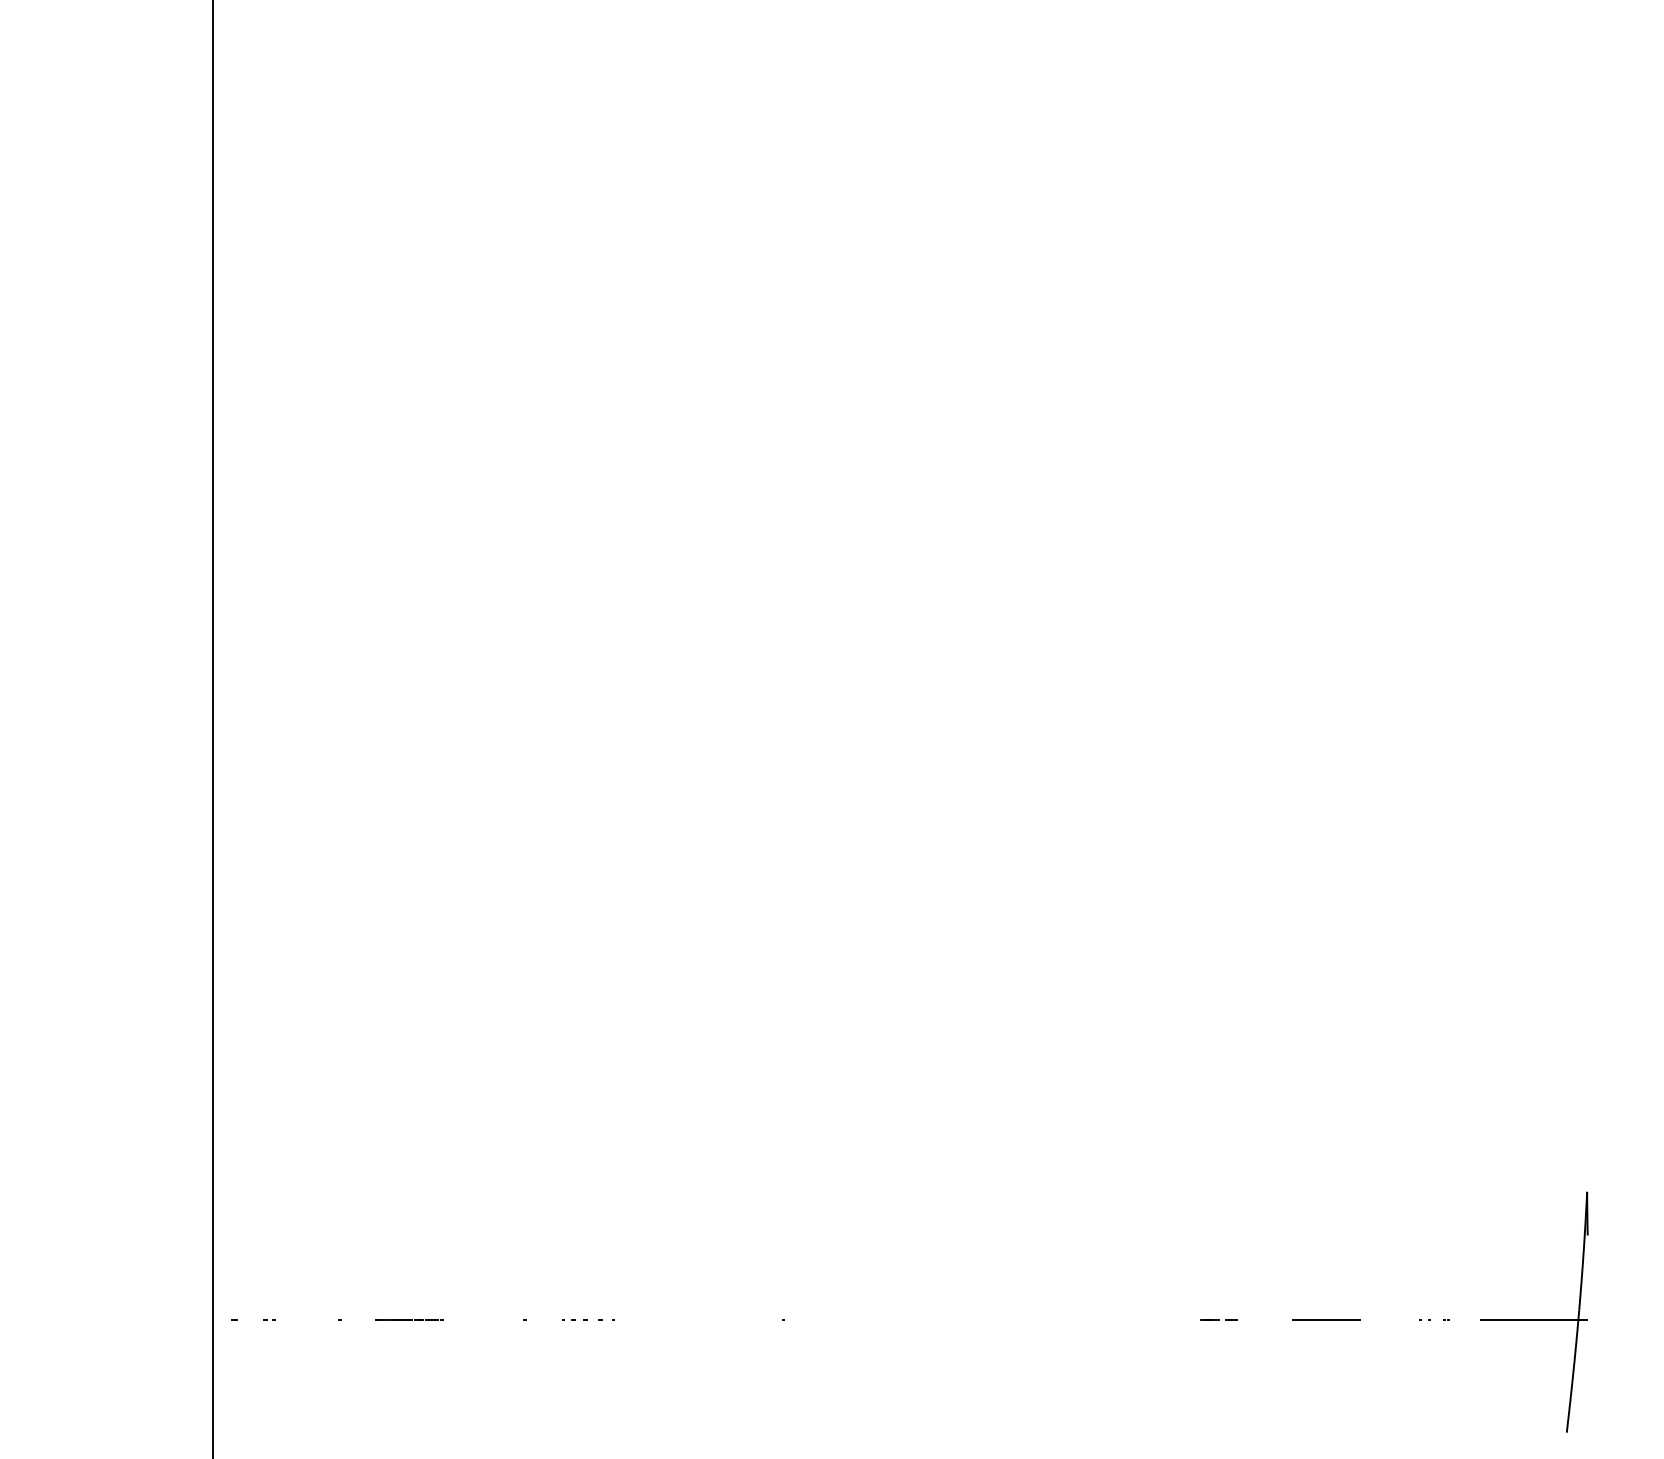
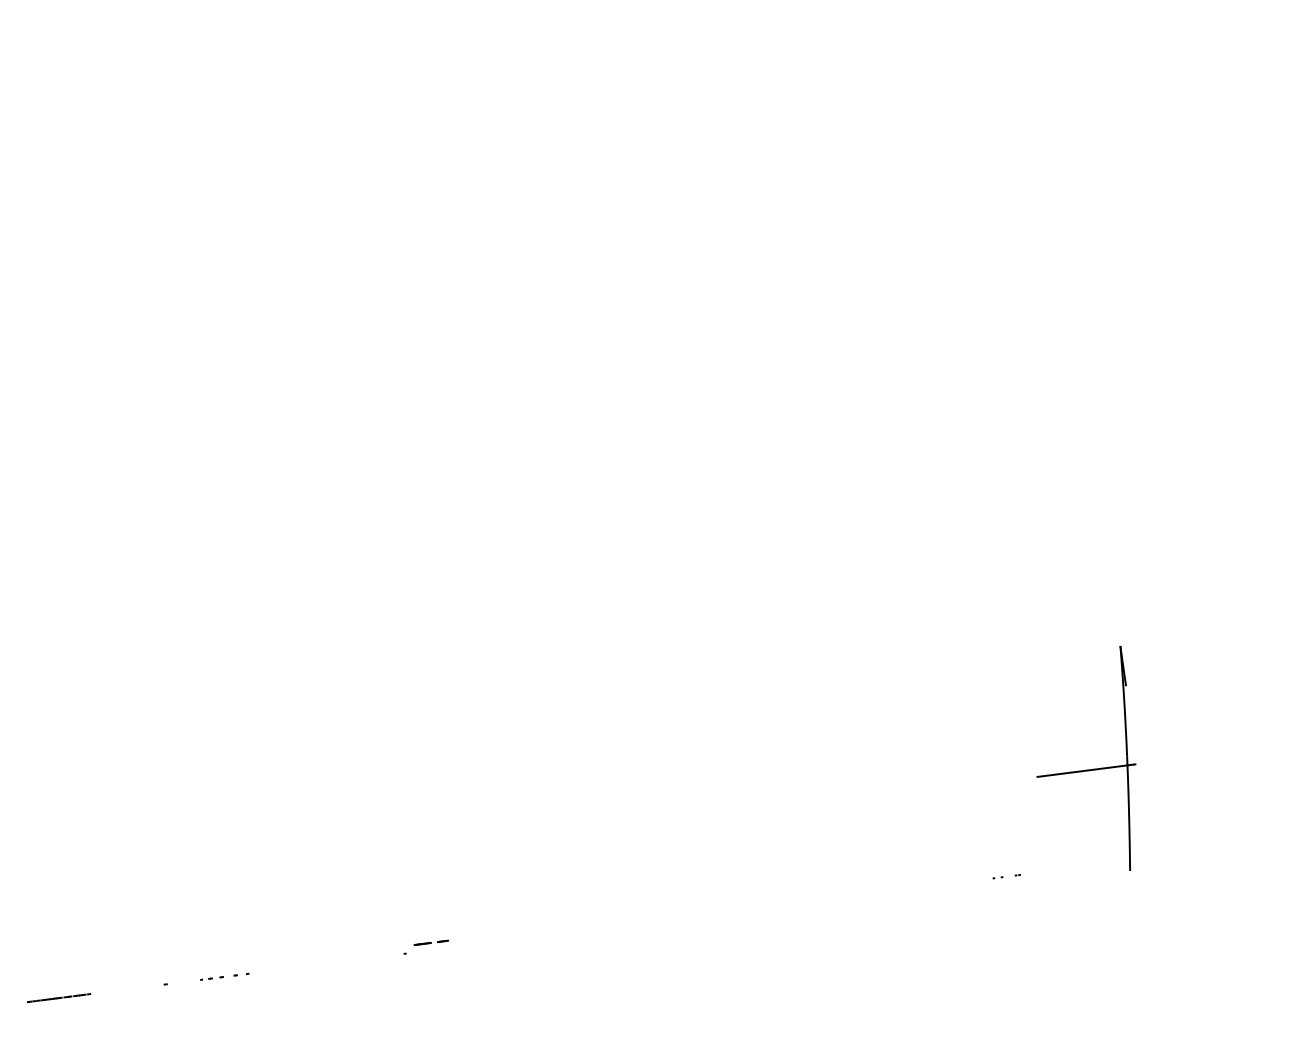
line: (1218, 1319) -> (430, 942), moved
line: (1326, 1319) -> (906, 889), removed
part: (1534, 1319) -> (1086, 770), moved

